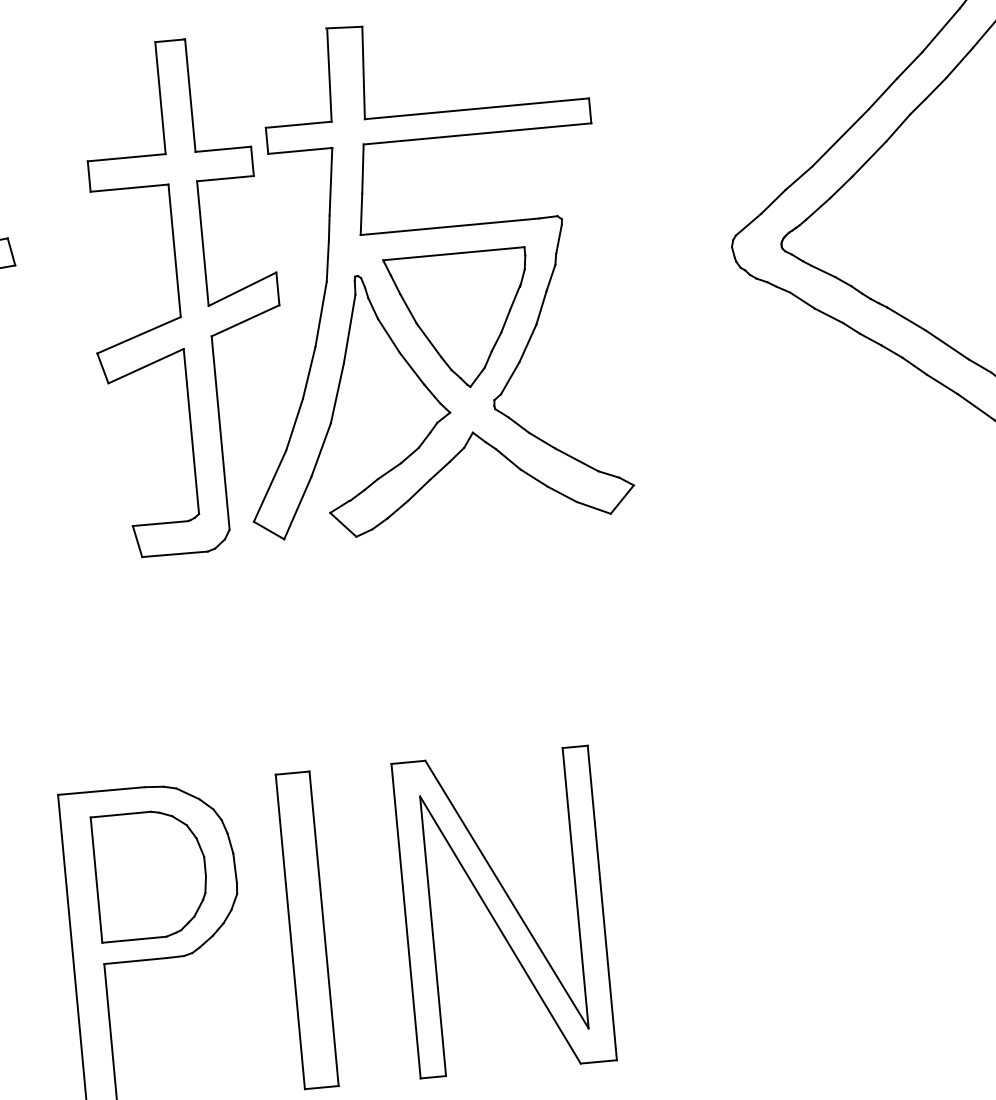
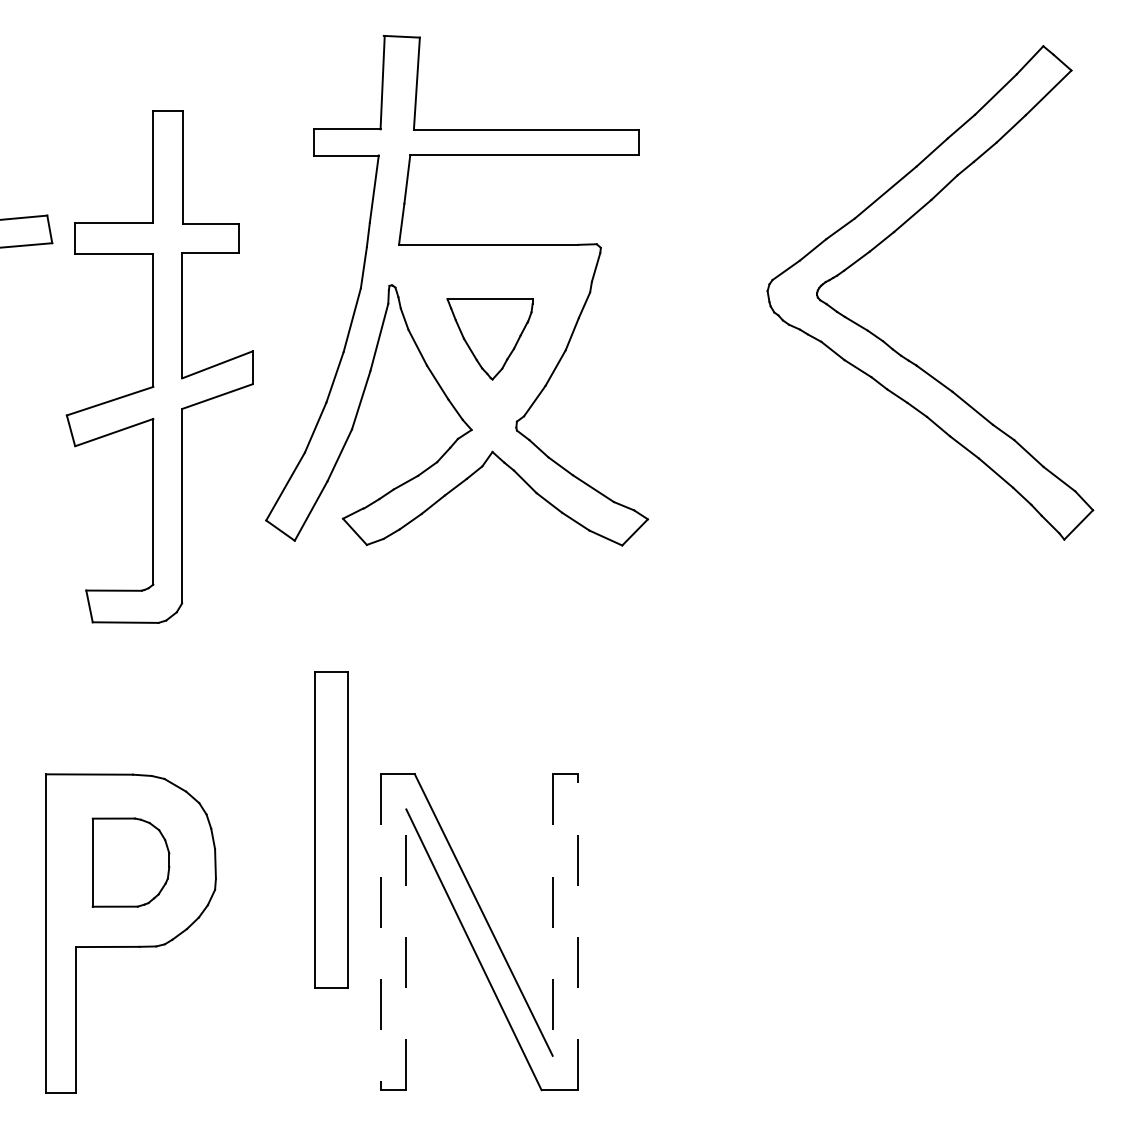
part: (185, 296) -> (159, 366), moved
part: (459, 320) -> (489, 339), size x0.6
part: (150, 874) -> (130, 862), size x0.7
line: (575, 888) -> (552, 915), solid -> dashed
line: (601, 903) -> (577, 932), solid -> dashed
line: (405, 921) -> (380, 932), solid -> dashed
part: (307, 929) -> (331, 829), moved
line: (433, 935) -> (406, 949), solid -> dashed

